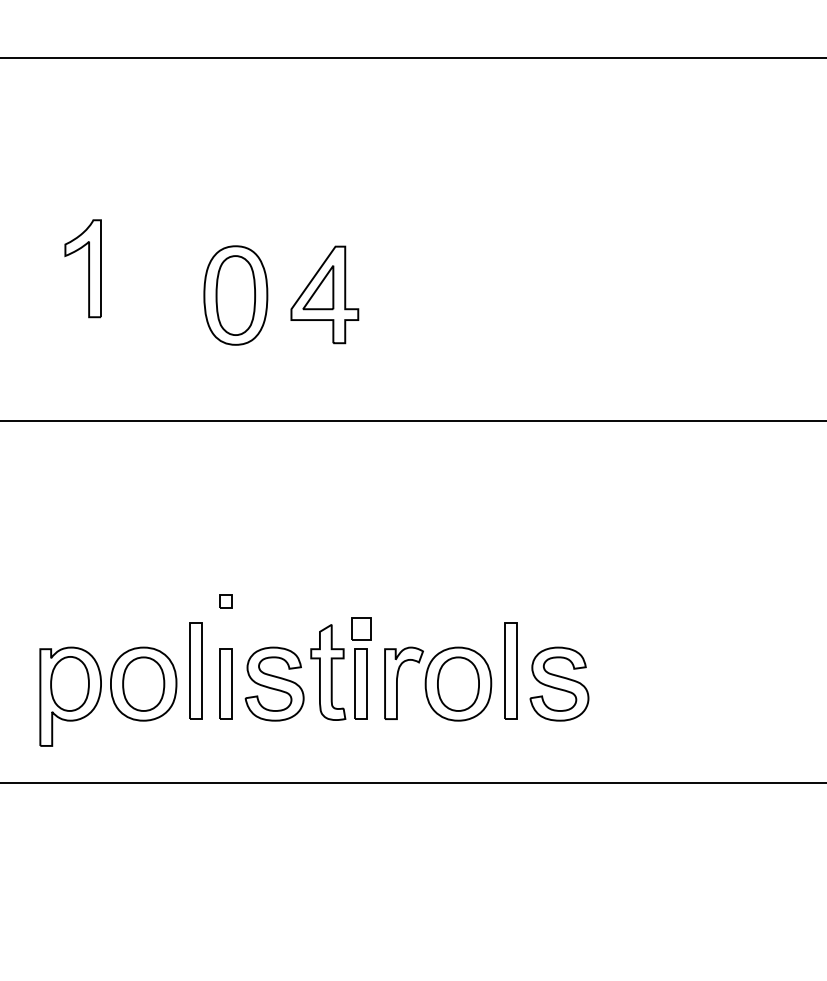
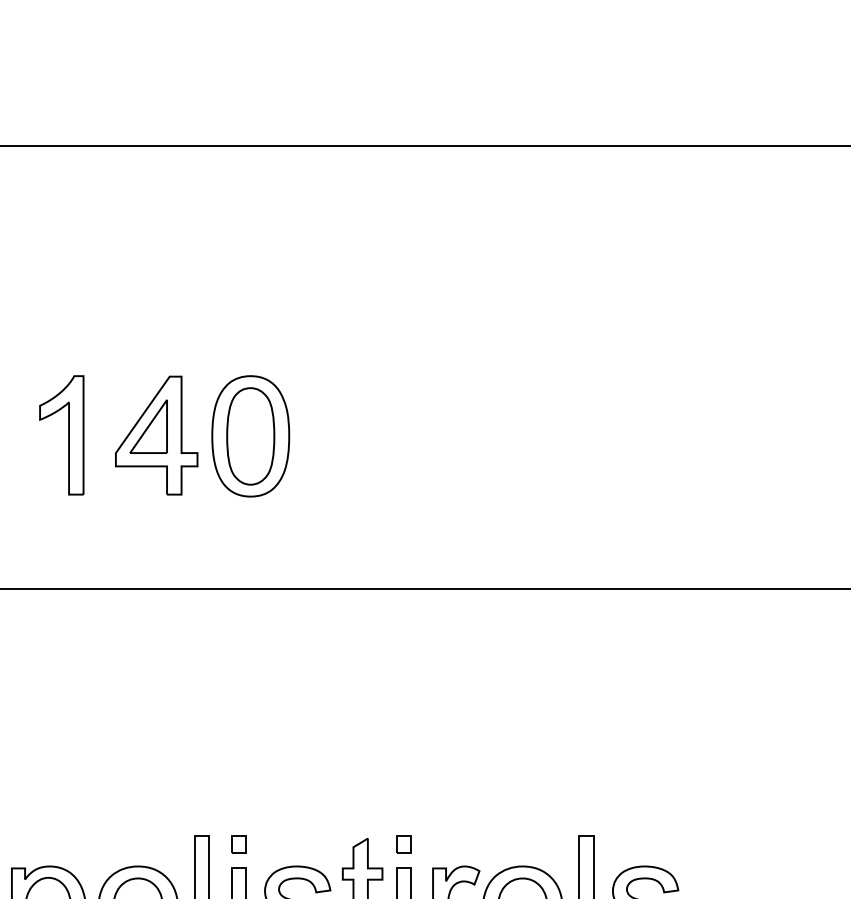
part: (82, 268) -> (60, 435), moved
part: (324, 294) -> (156, 435), moved
part: (225, 601) -> (238, 844), moved
part: (360, 629) -> (403, 844), size x0.62

